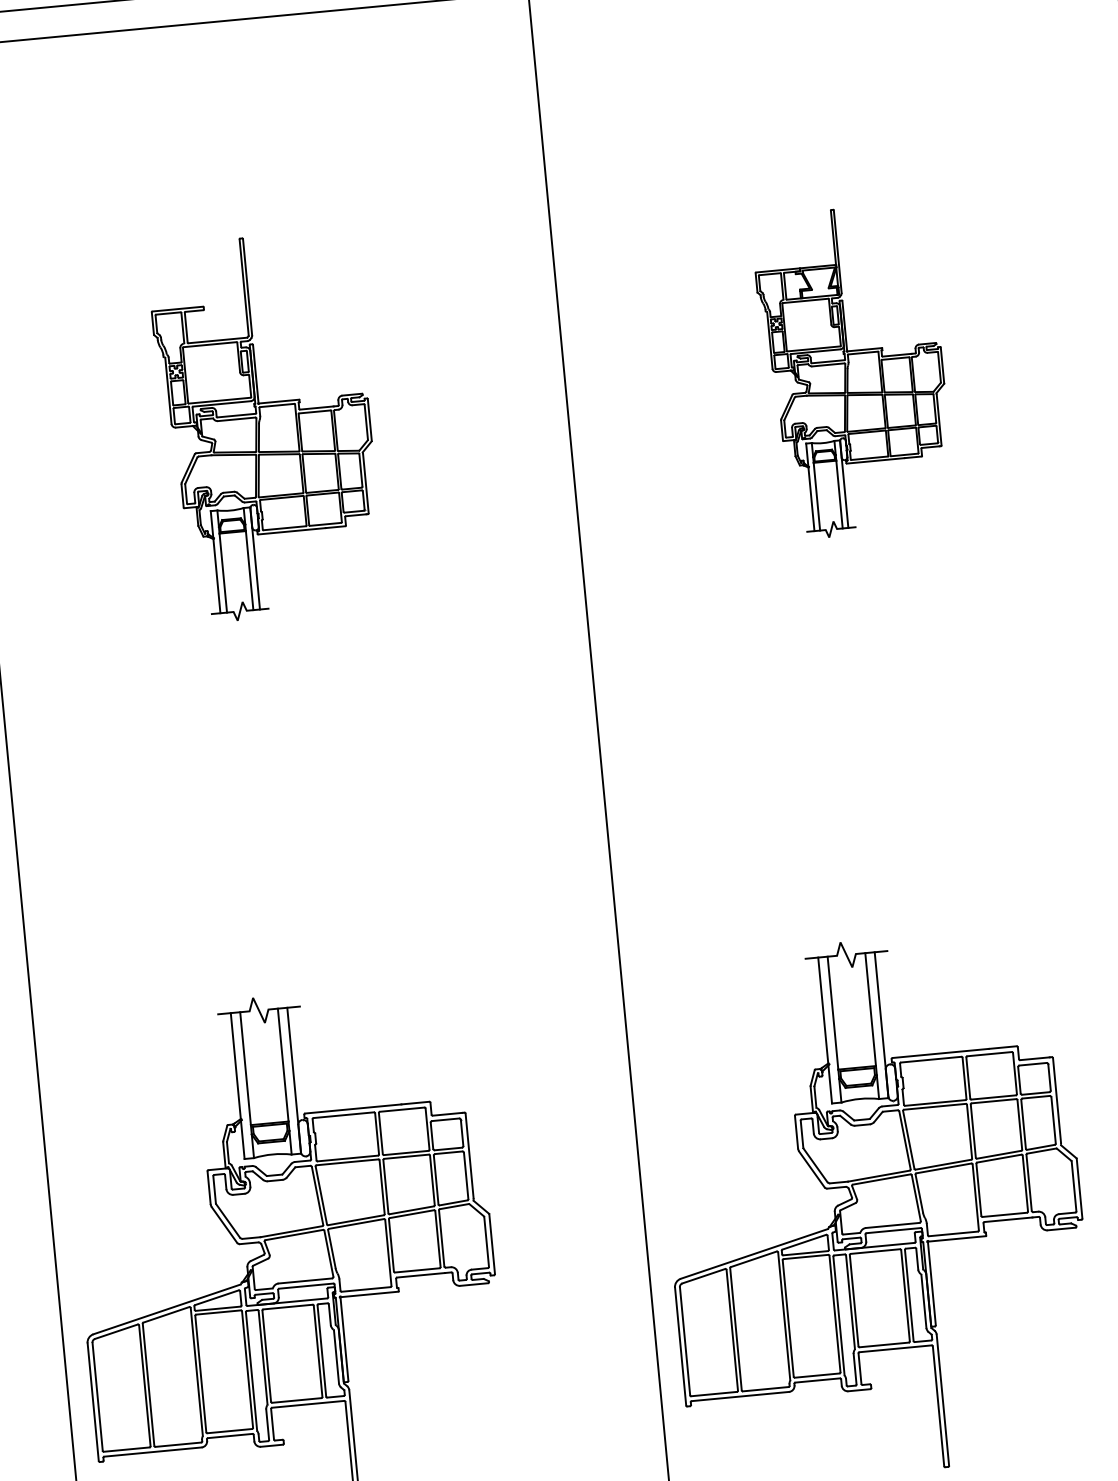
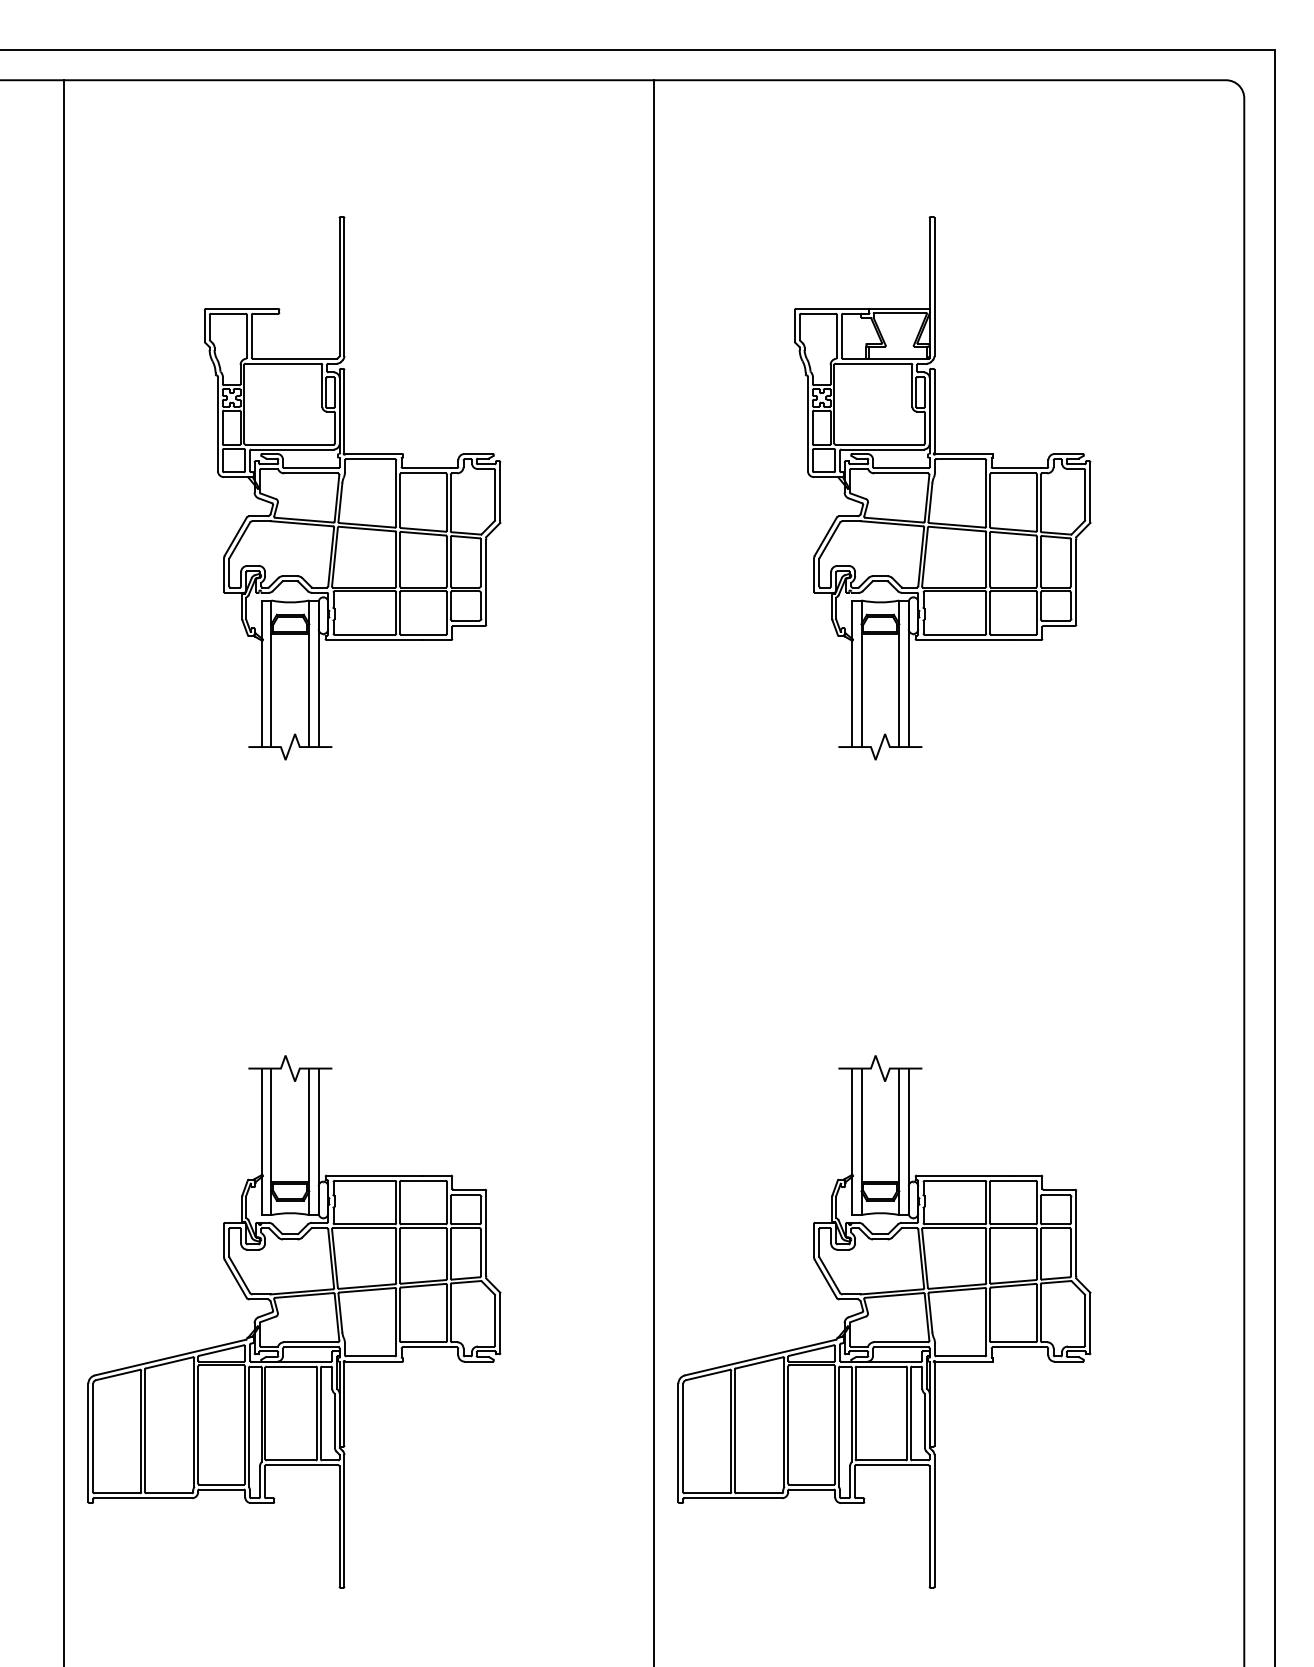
part: (853, 371) -> (942, 488), size x1.67
part: (266, 427) -> (352, 488), size x1.43

